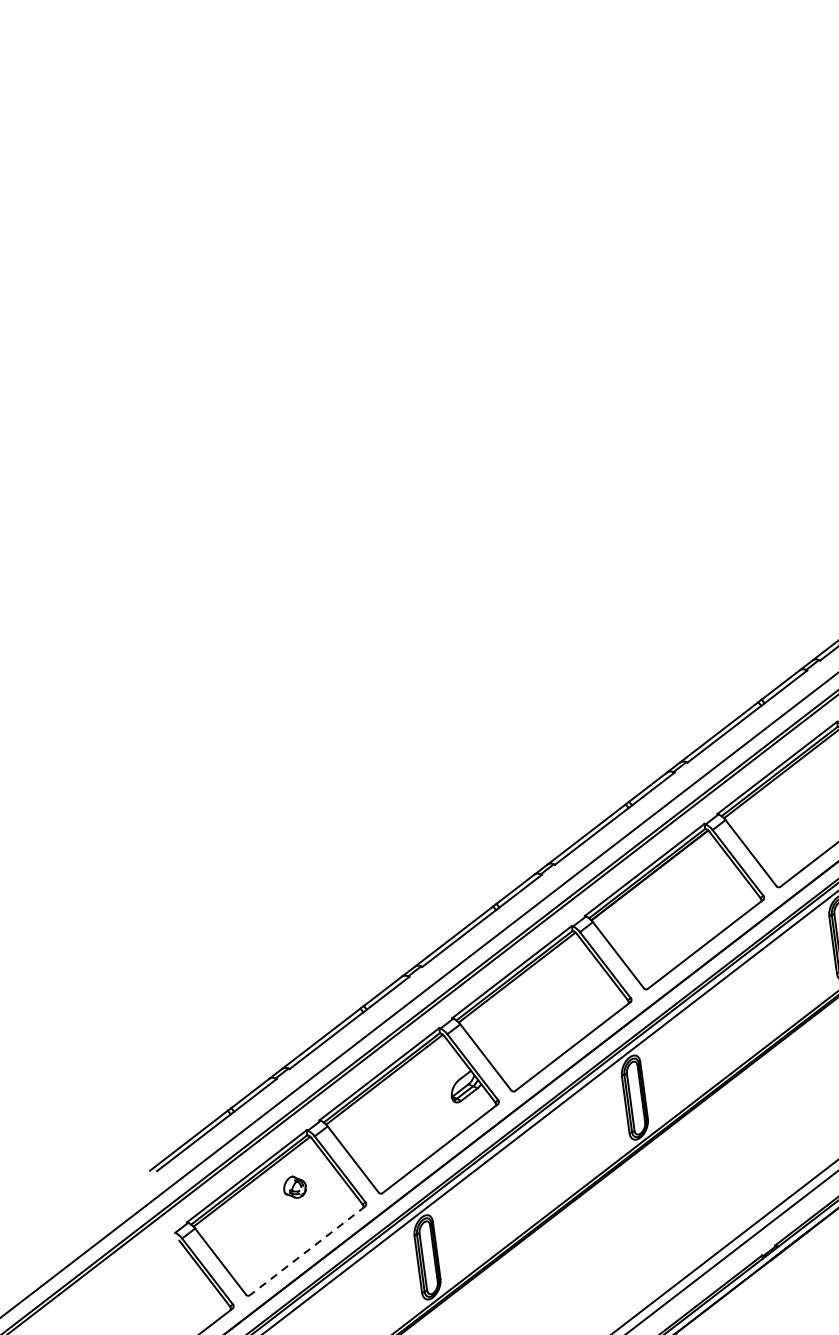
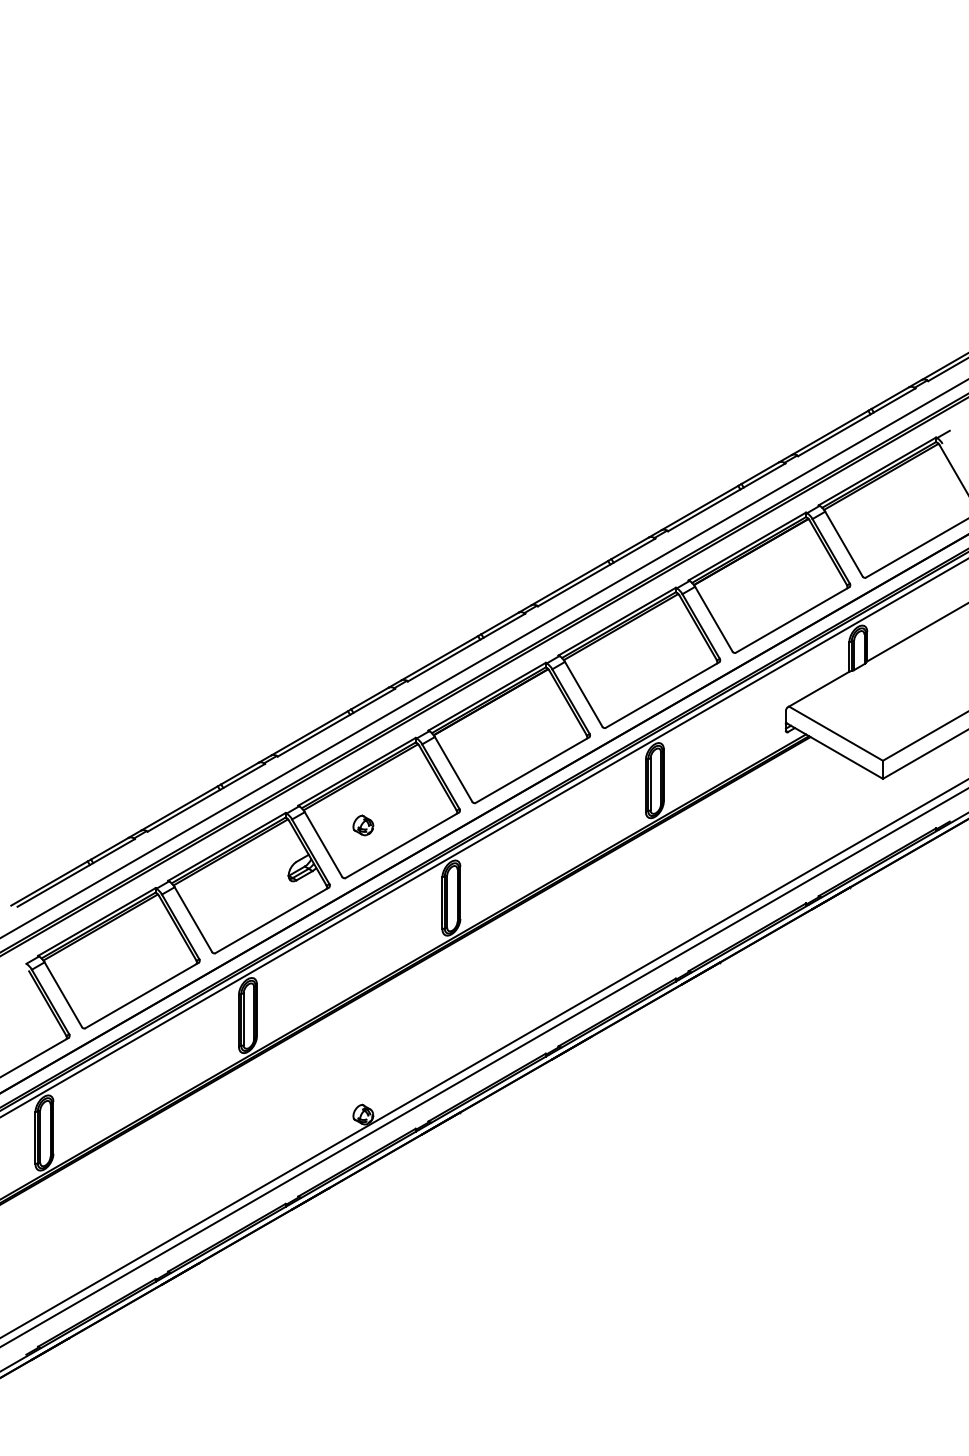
part: (295, 1187) -> (363, 825), moved
line: (308, 1250) -> (142, 995), dashed -> solid

